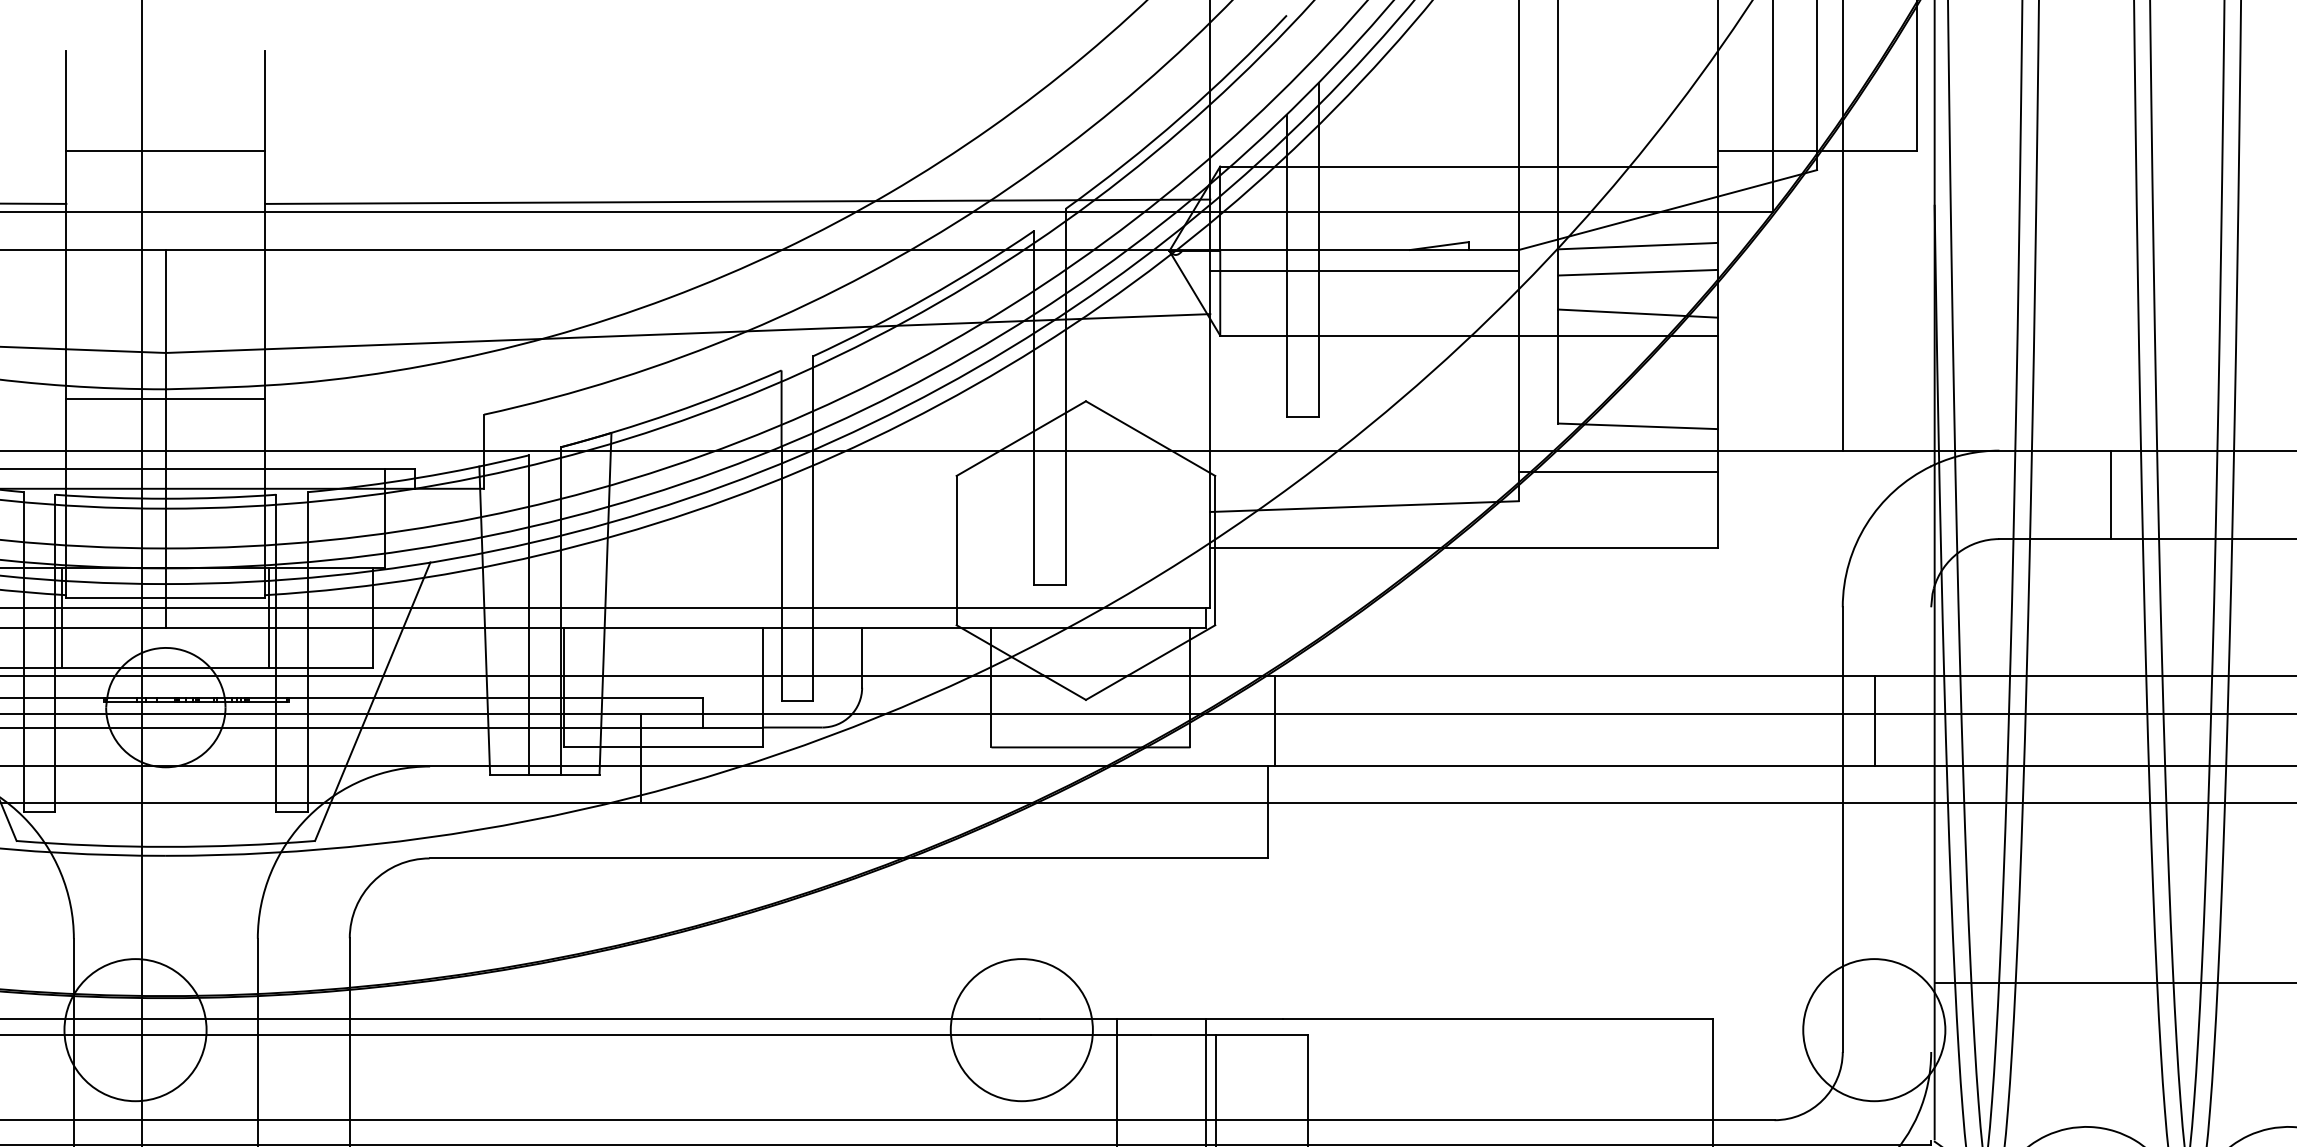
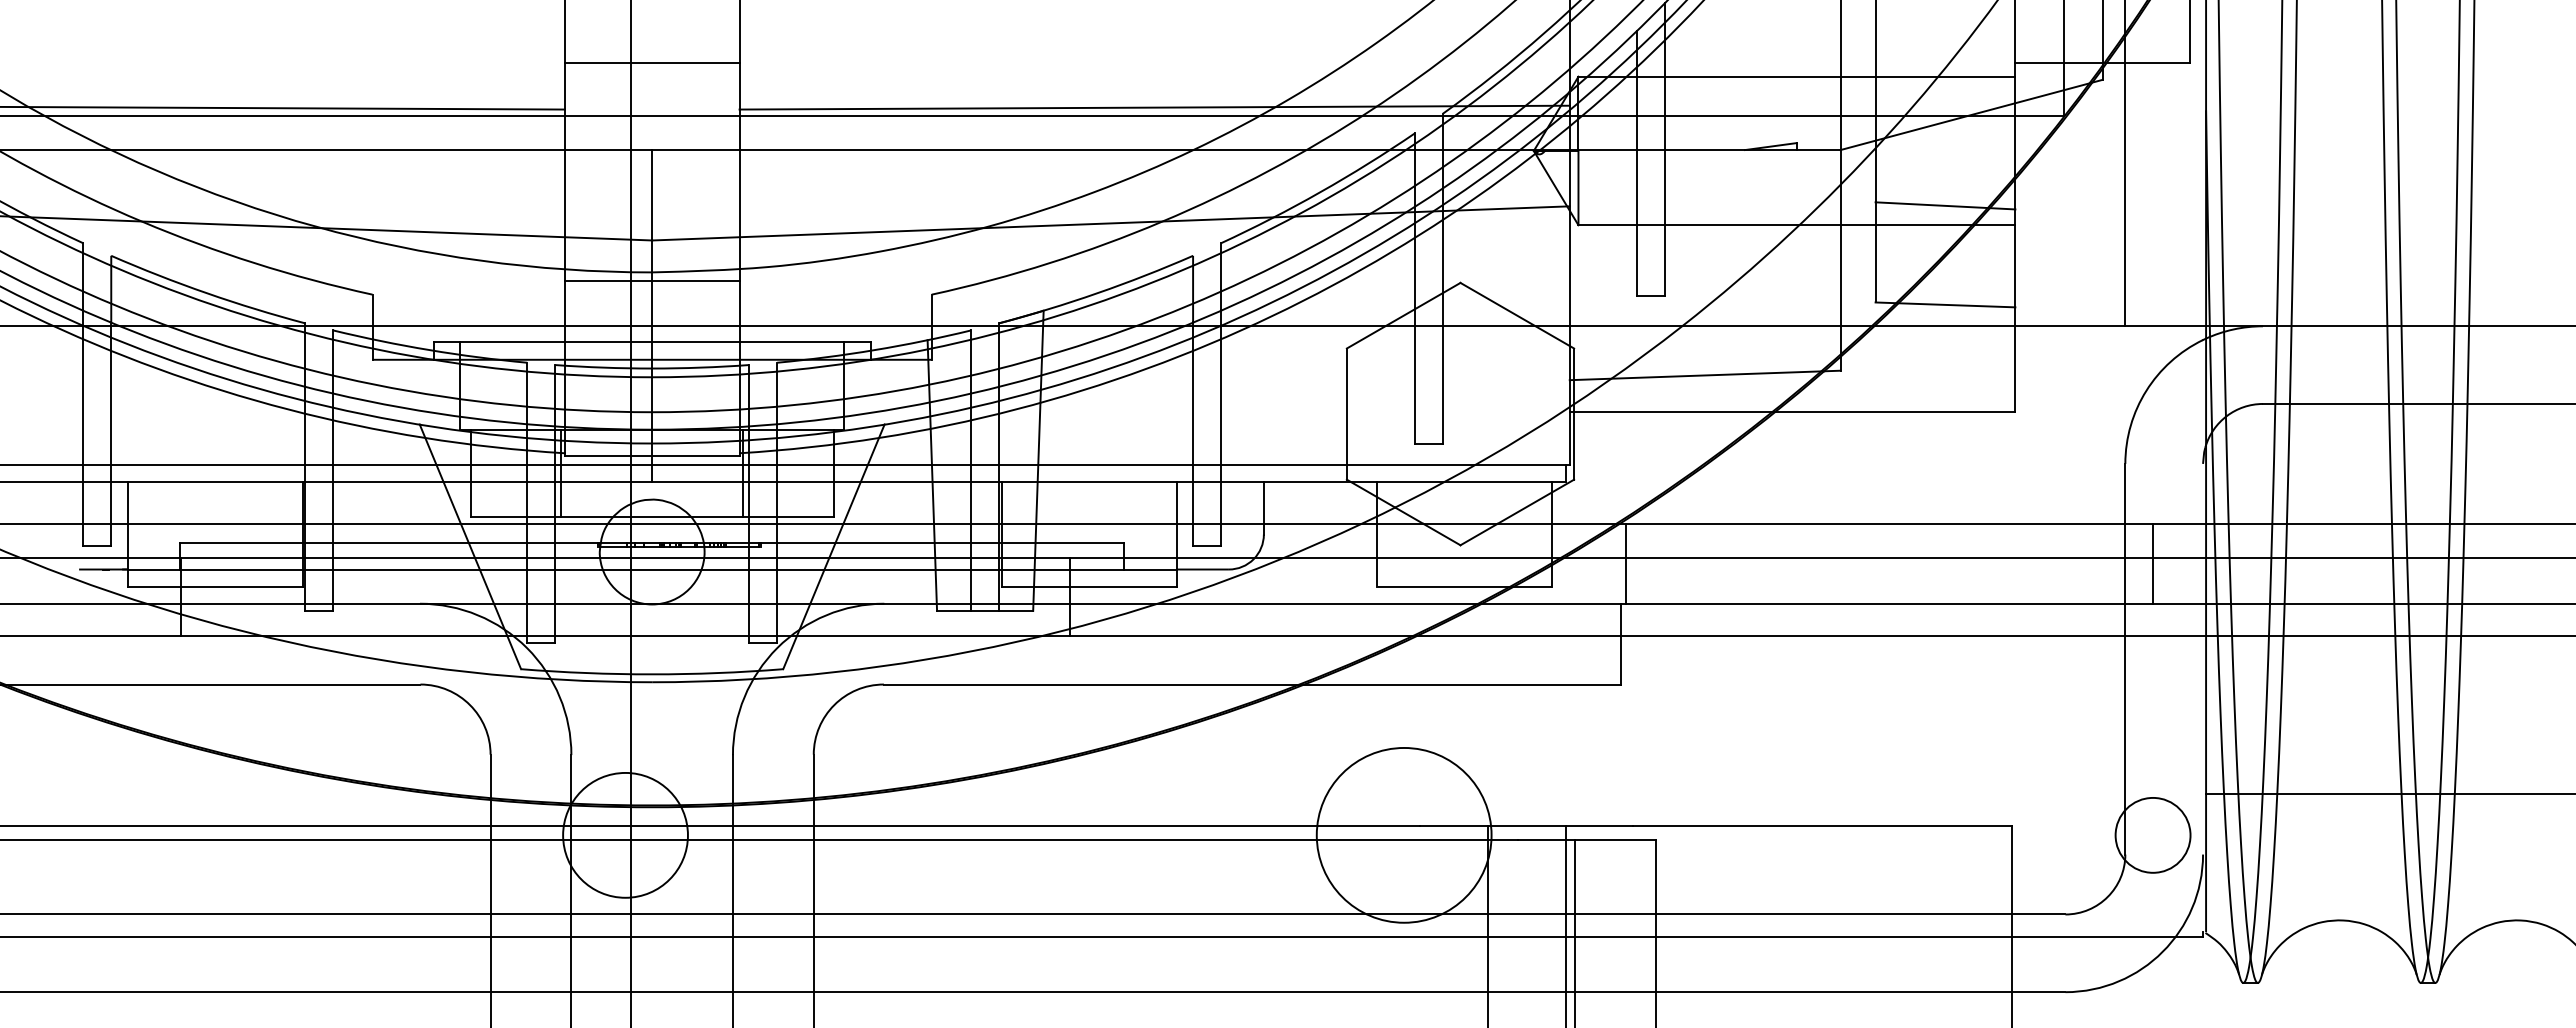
line: (1638, 245) -> (1945, 146), removed
line: (1363, 271) -> (1704, 168), removed
line: (1638, 272) -> (1945, 169), removed
line: (1617, 471) -> (1927, 344), removed
line: (2111, 494) -> (2361, 364), removed
circle: (1021, 1029) -> (1403, 834), size x1.4
circle: (1873, 1029) -> (2152, 834), size x0.6

